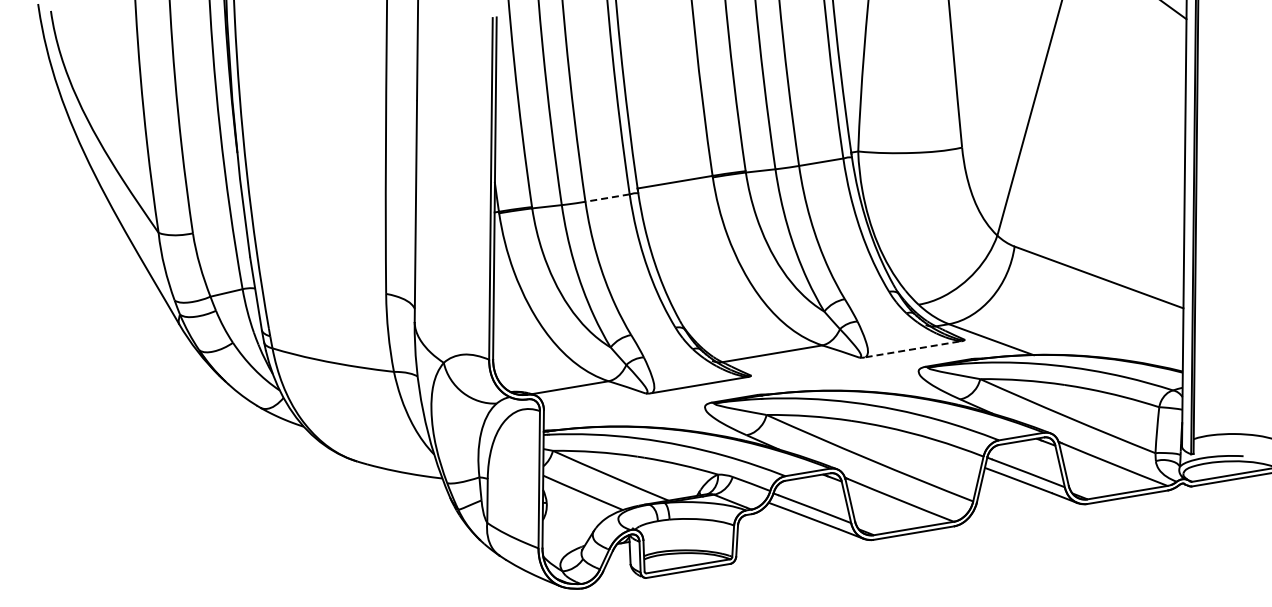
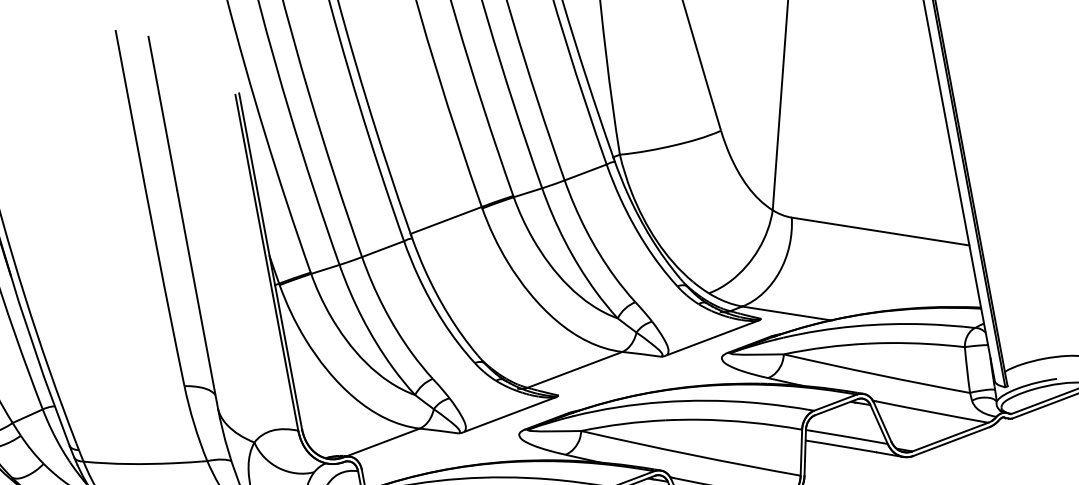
line: (607, 198) -> (383, 249), dashed -> solid
line: (913, 349) -> (712, 338), dashed -> solid

